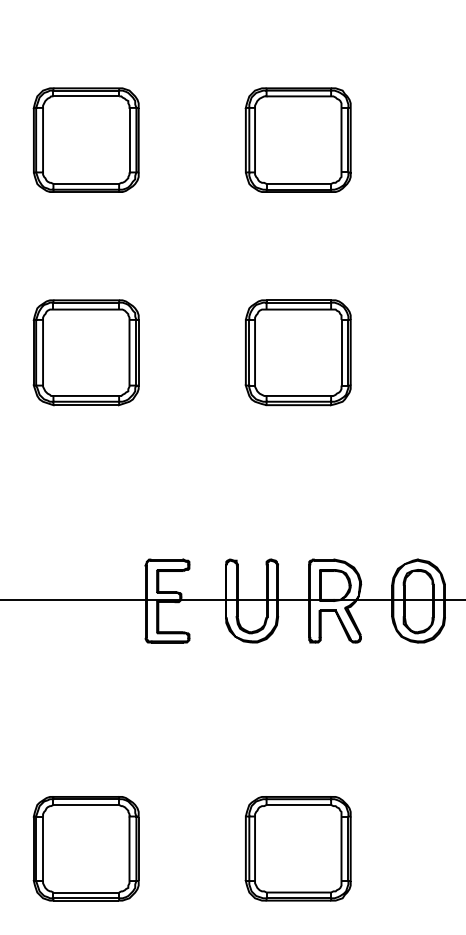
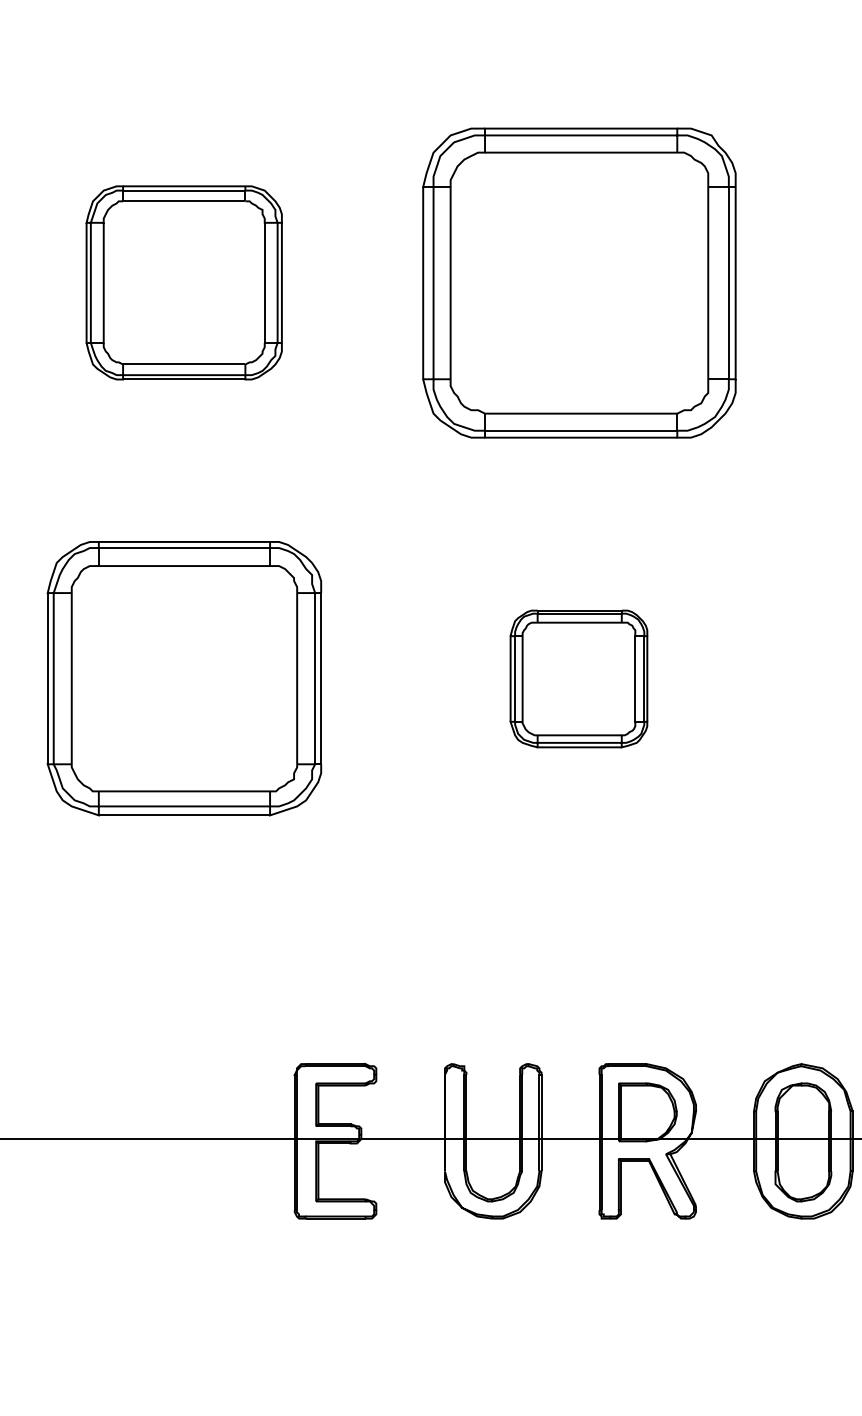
part: (297, 139) -> (577, 281), size x1.6
part: (85, 352) -> (182, 678), size x1.4
part: (297, 352) -> (577, 678), size x0.7

